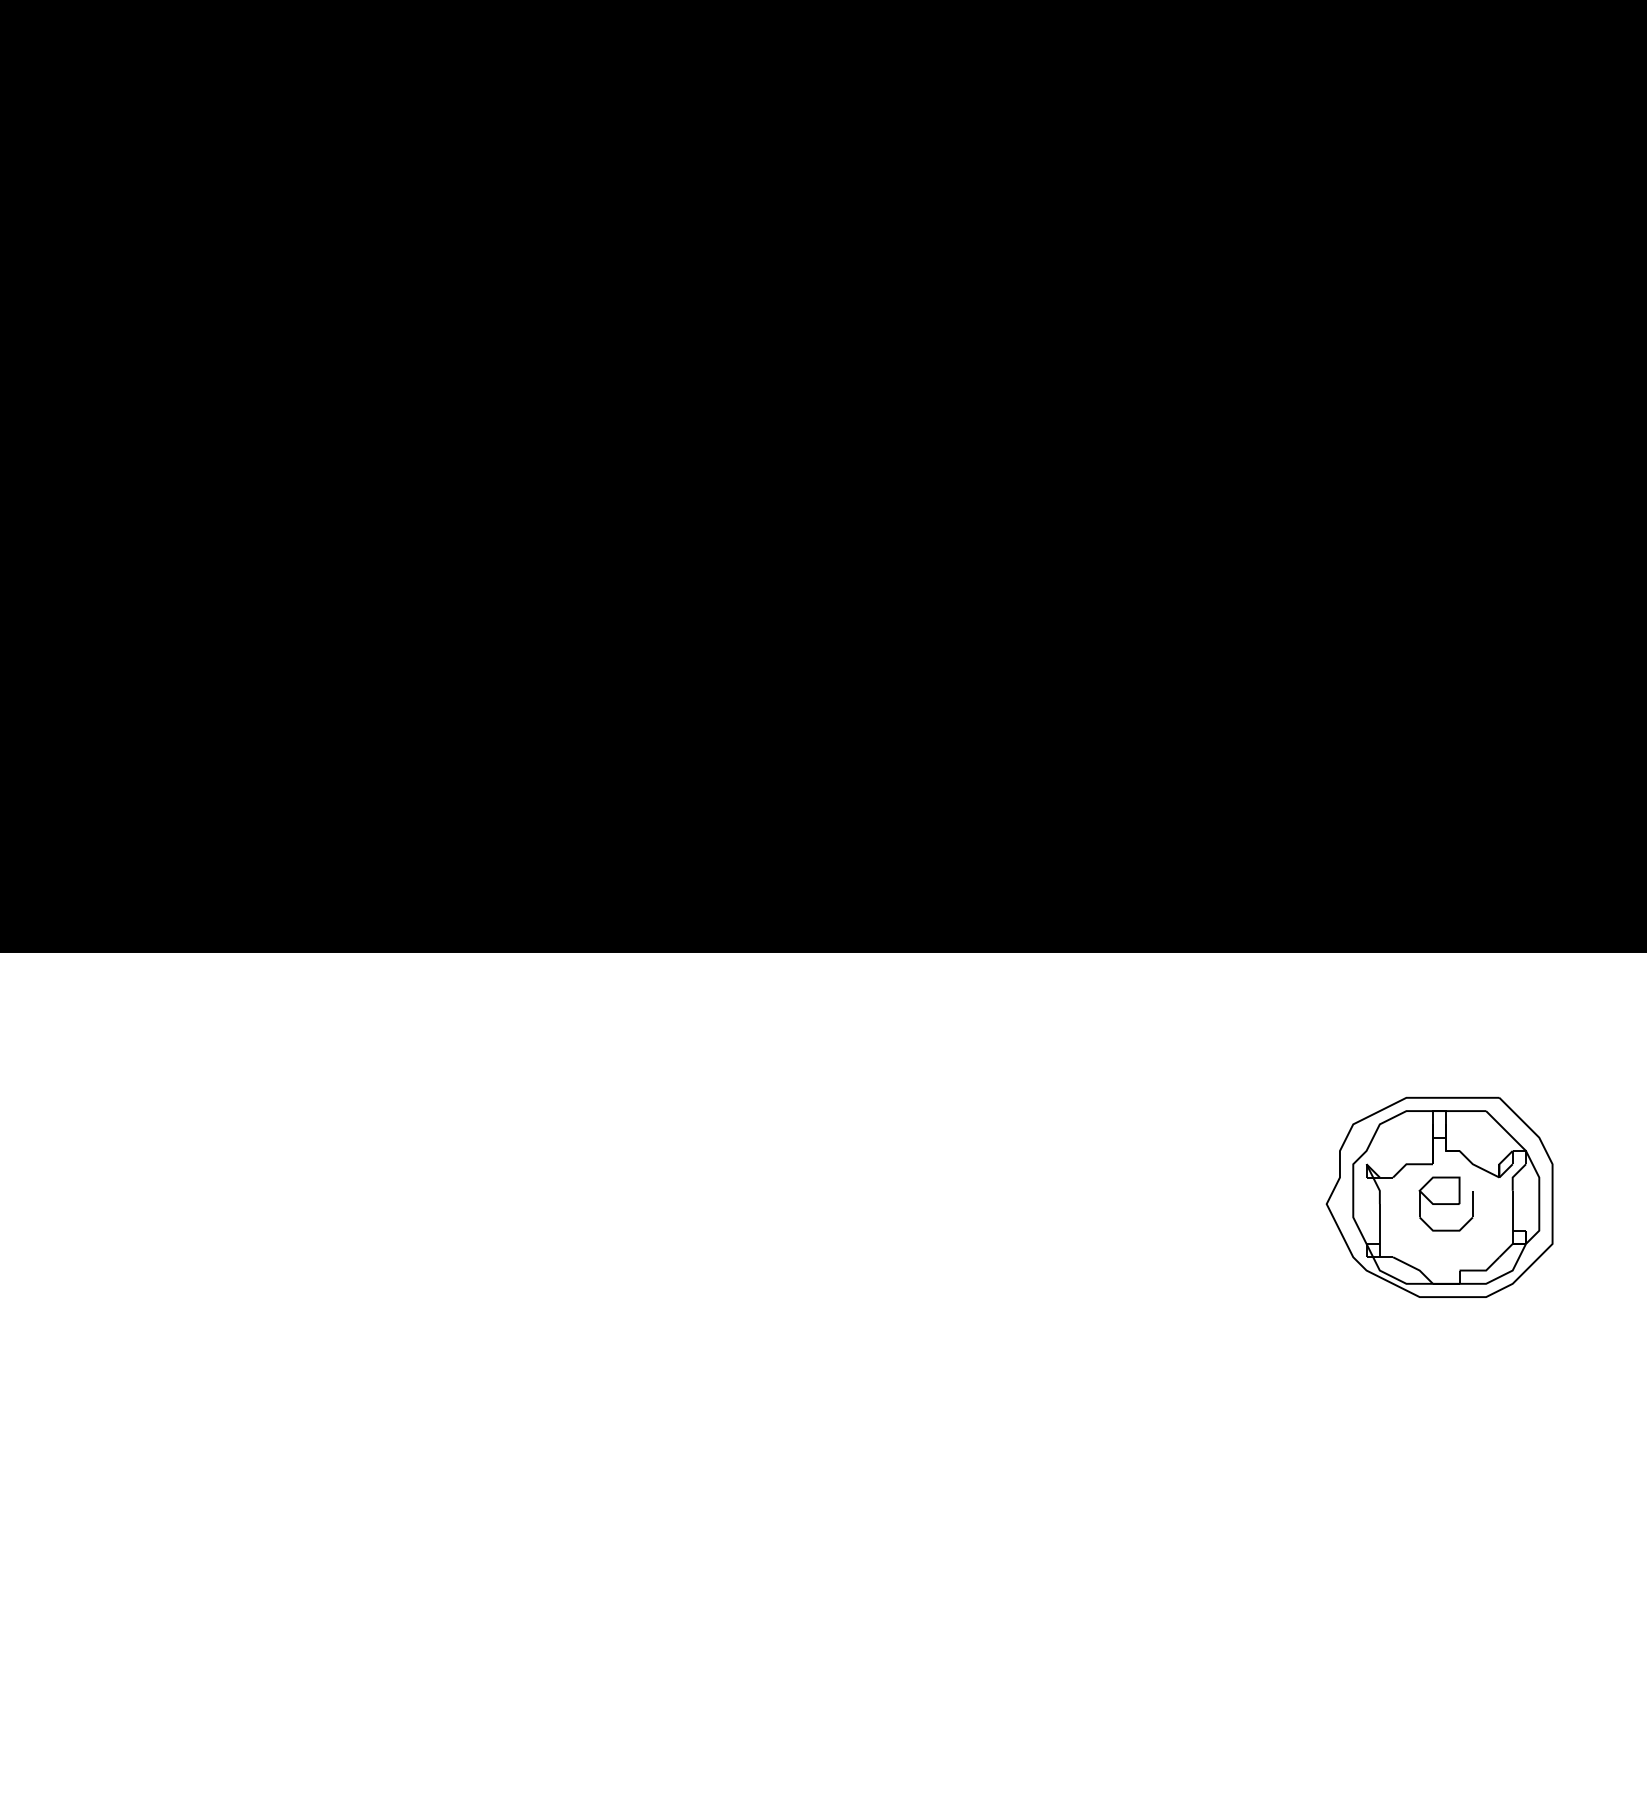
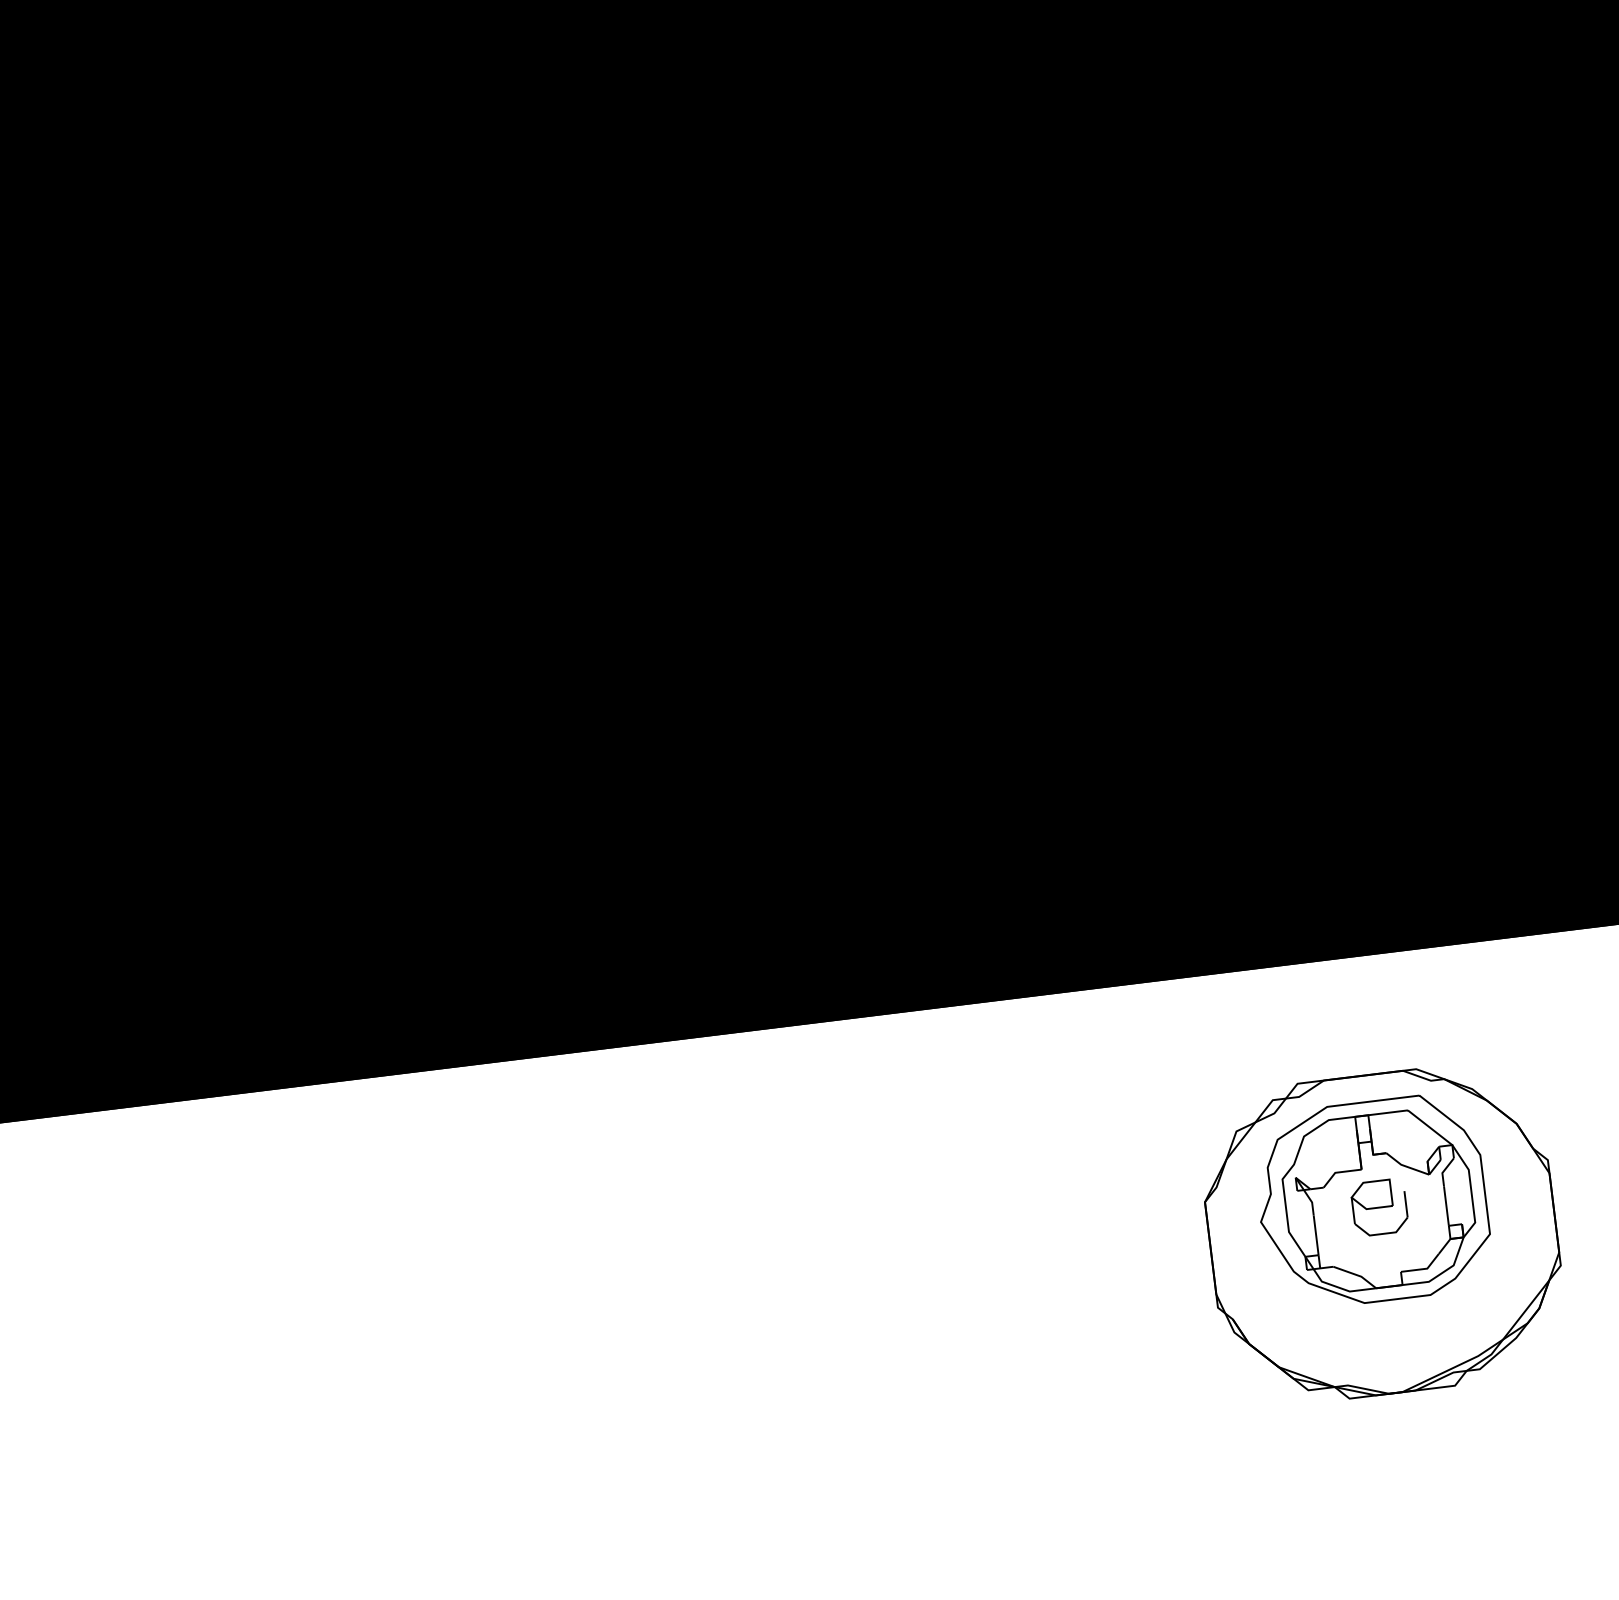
part: (1445, 1230) -> (1382, 1233), added

